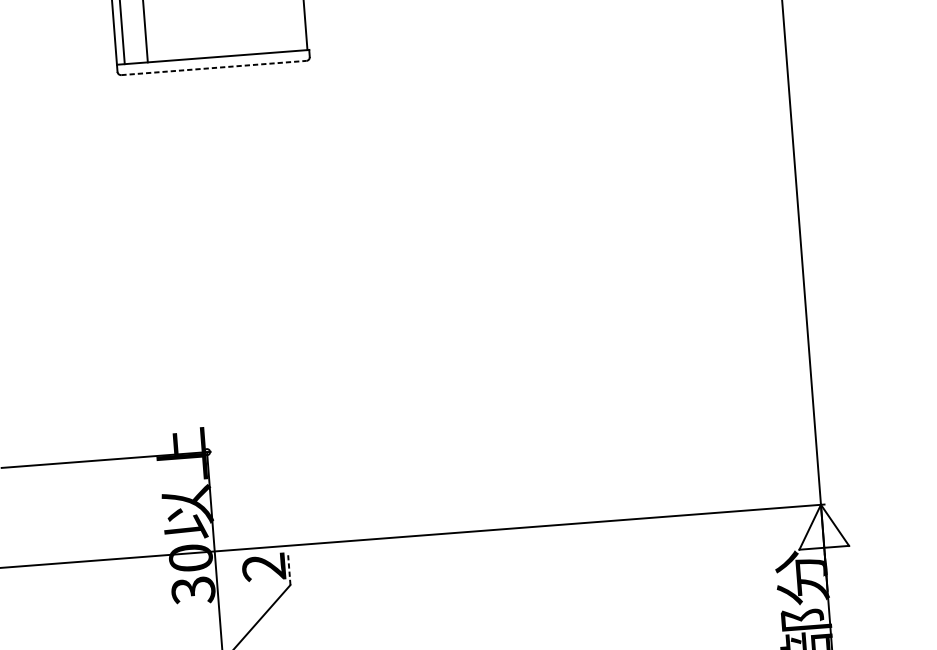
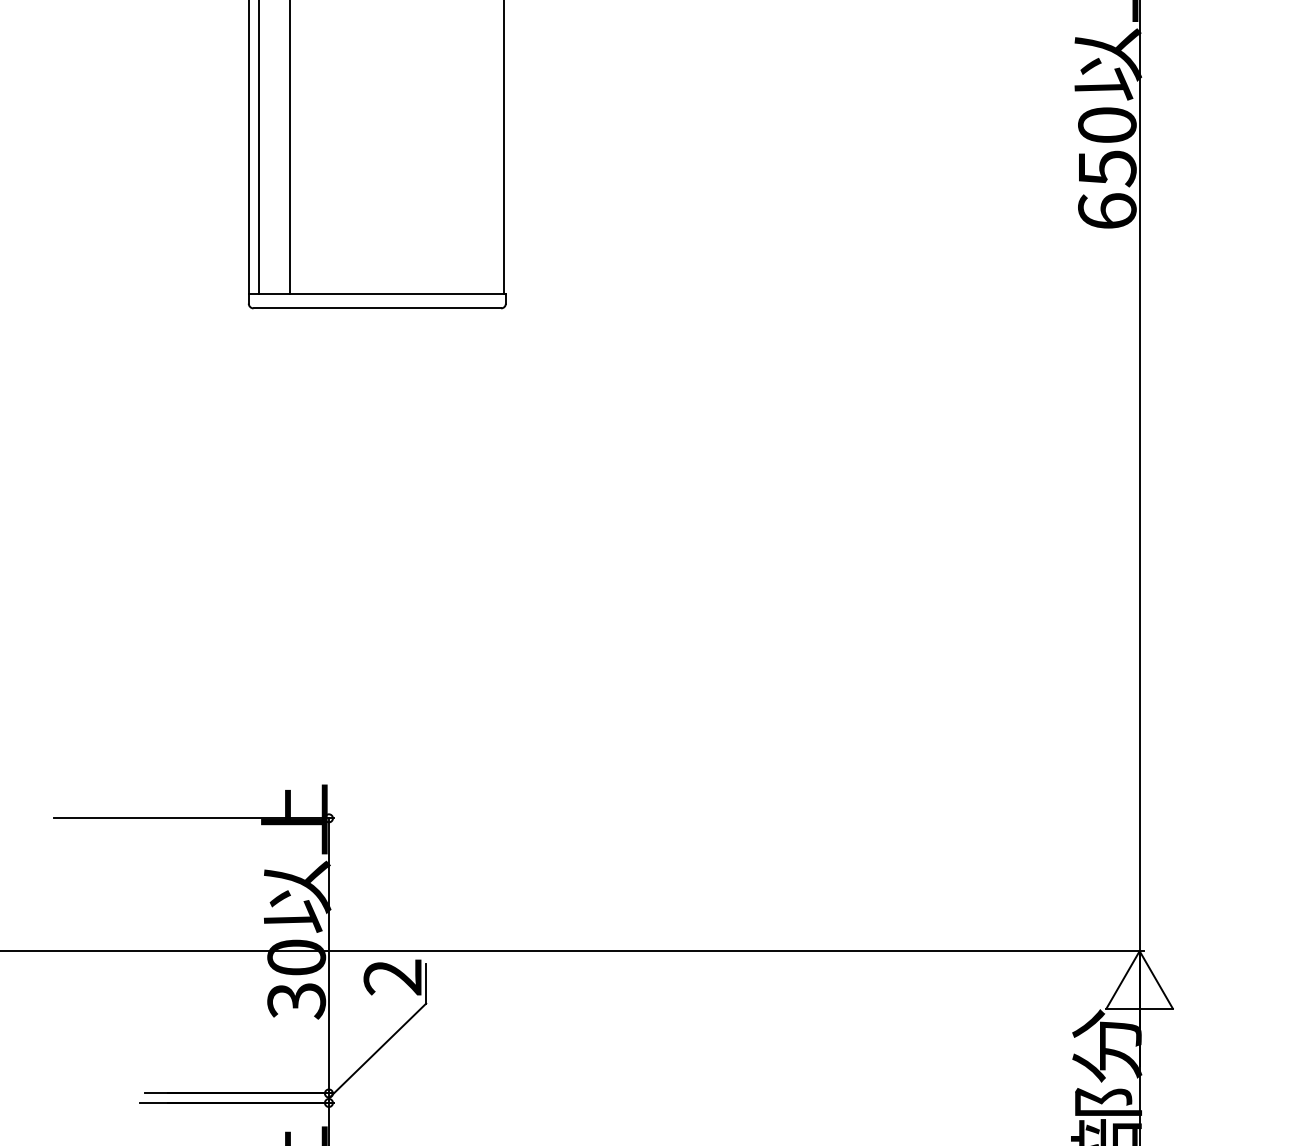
line: (214, 68) -> (377, 308), dashed -> solid
line: (289, 570) -> (426, 983), dashed -> solid

